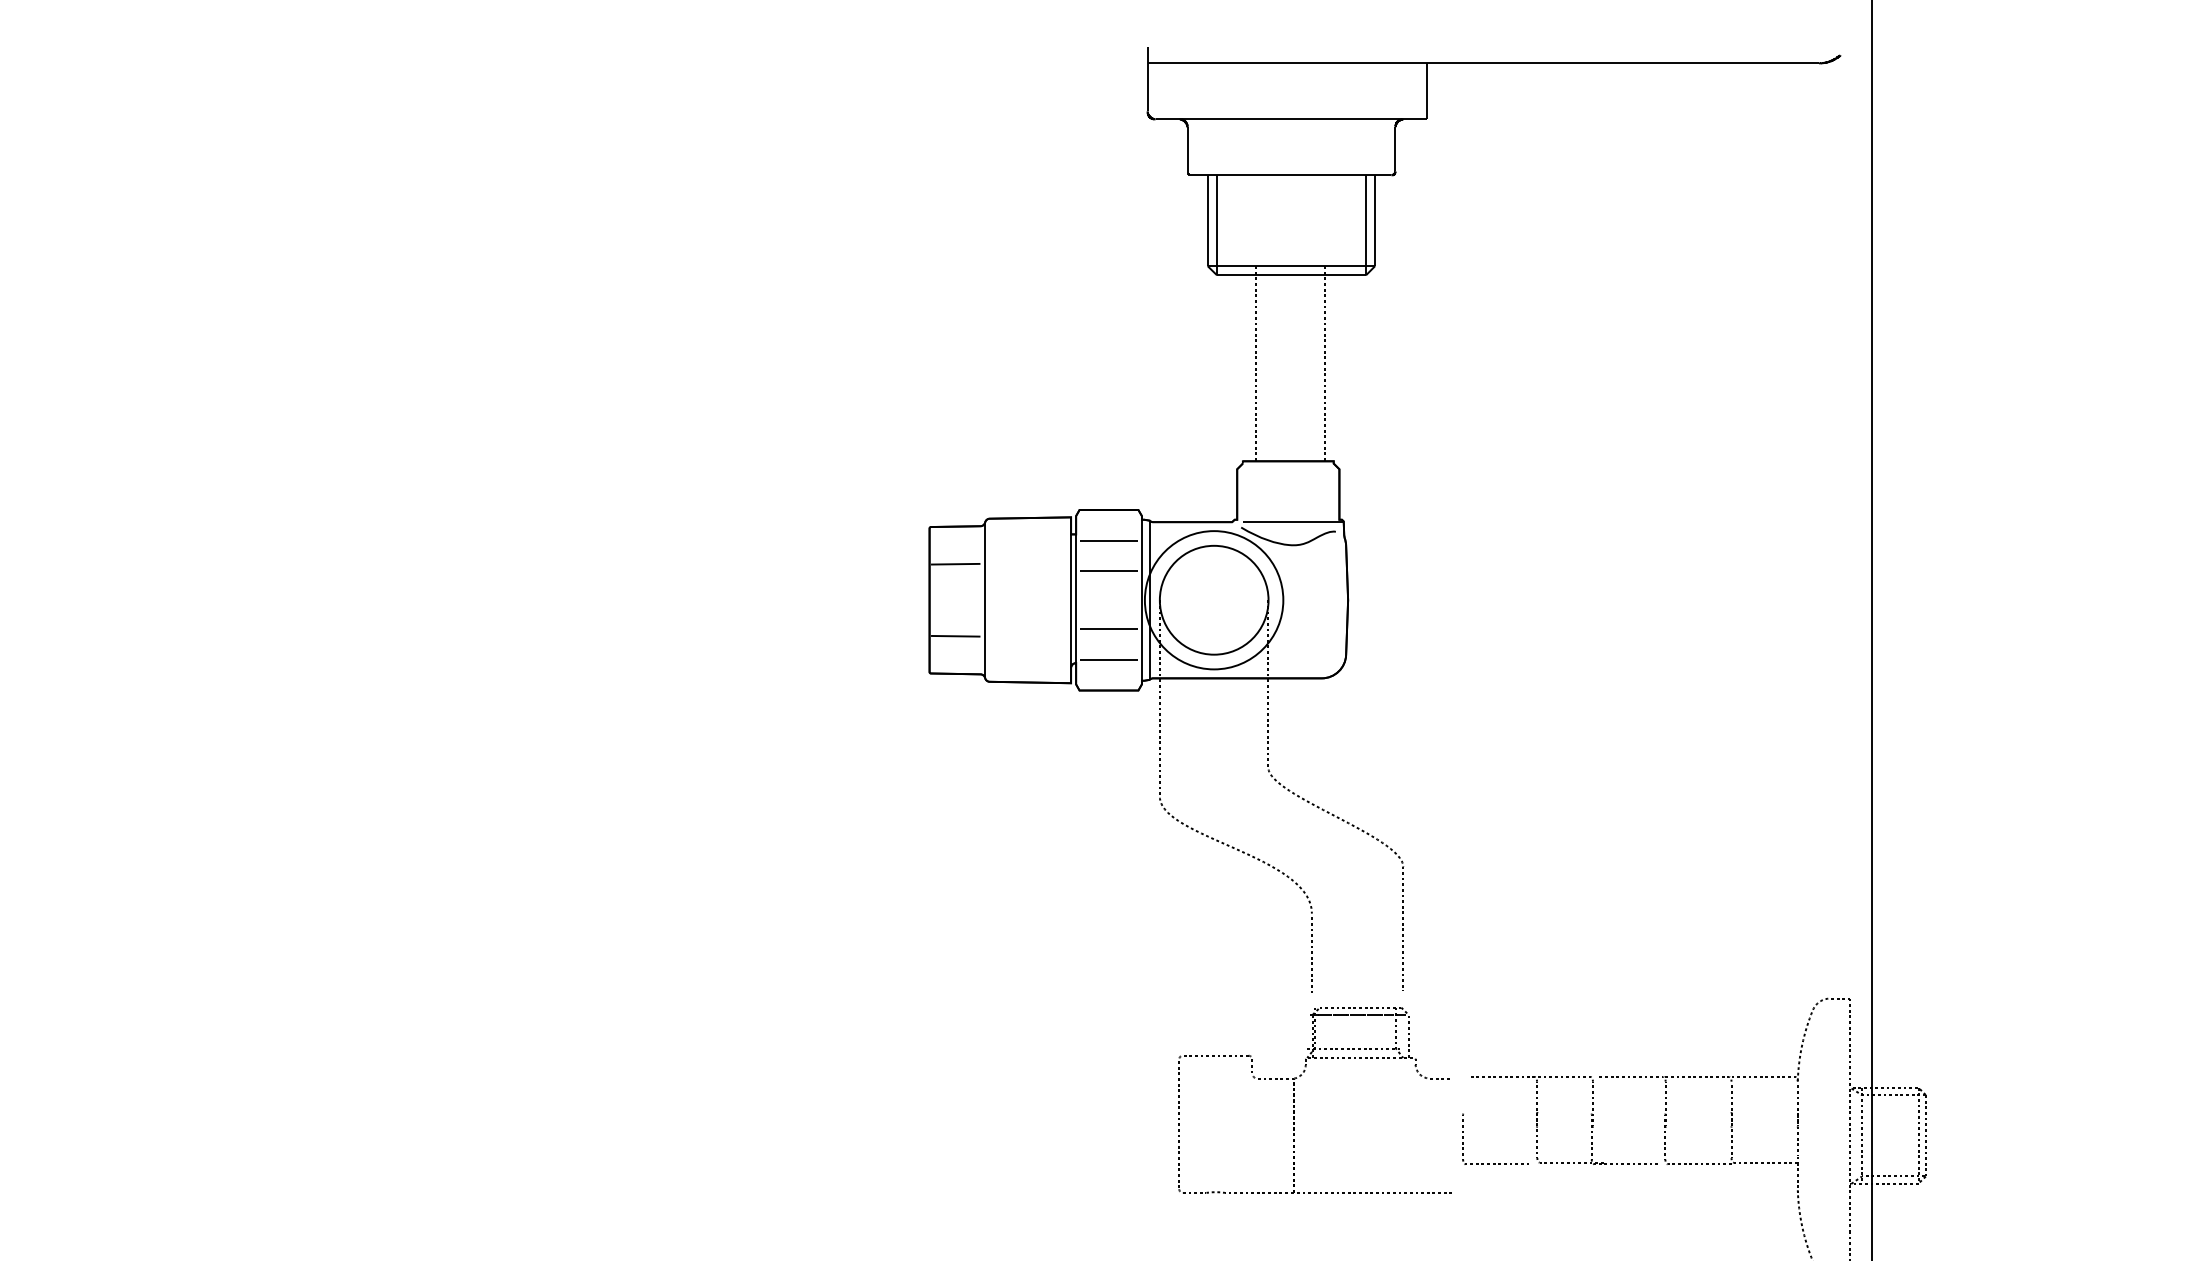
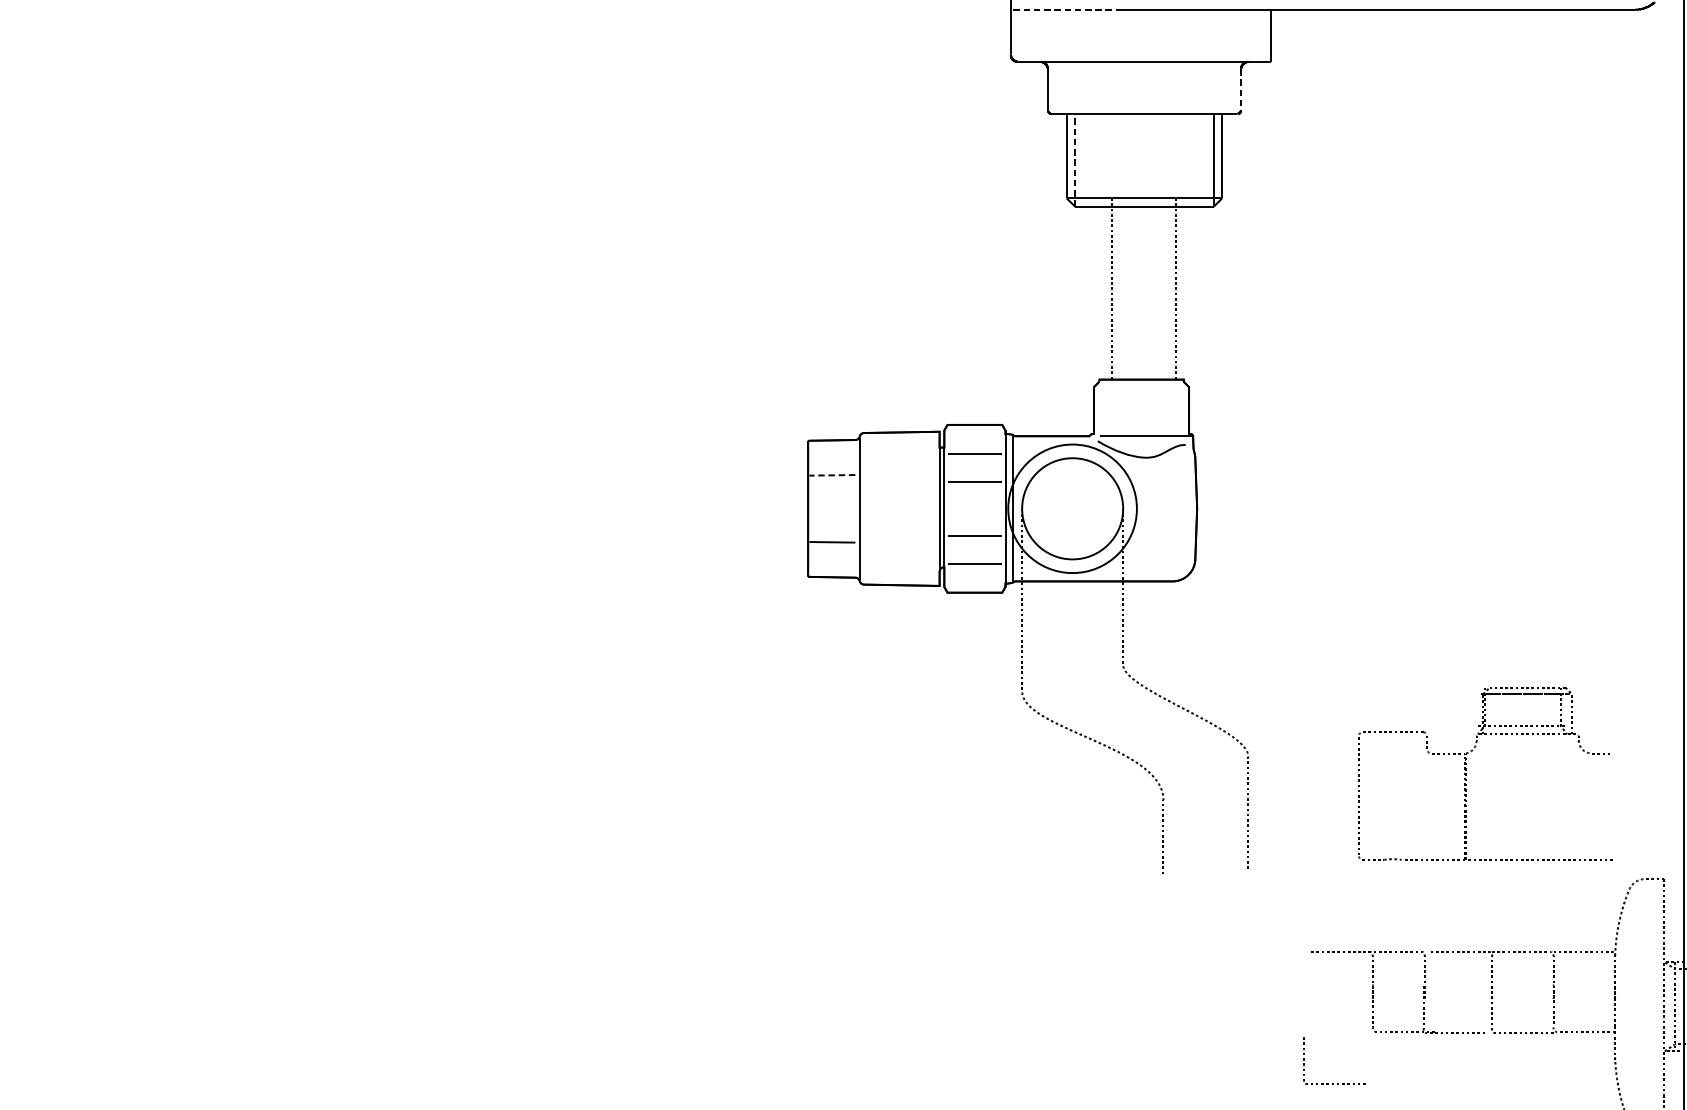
line: (1207, 63) -> (1066, 9), solid -> dashed
line: (1395, 149) -> (1241, 89), solid -> dashed
line: (1217, 224) -> (1075, 159), solid -> dashed
line: (955, 564) -> (832, 475), solid -> dashed
part: (1294, 1100) -> (1466, 773), moved
curve: (1495, 1163) -> (1334, 1083), moved

